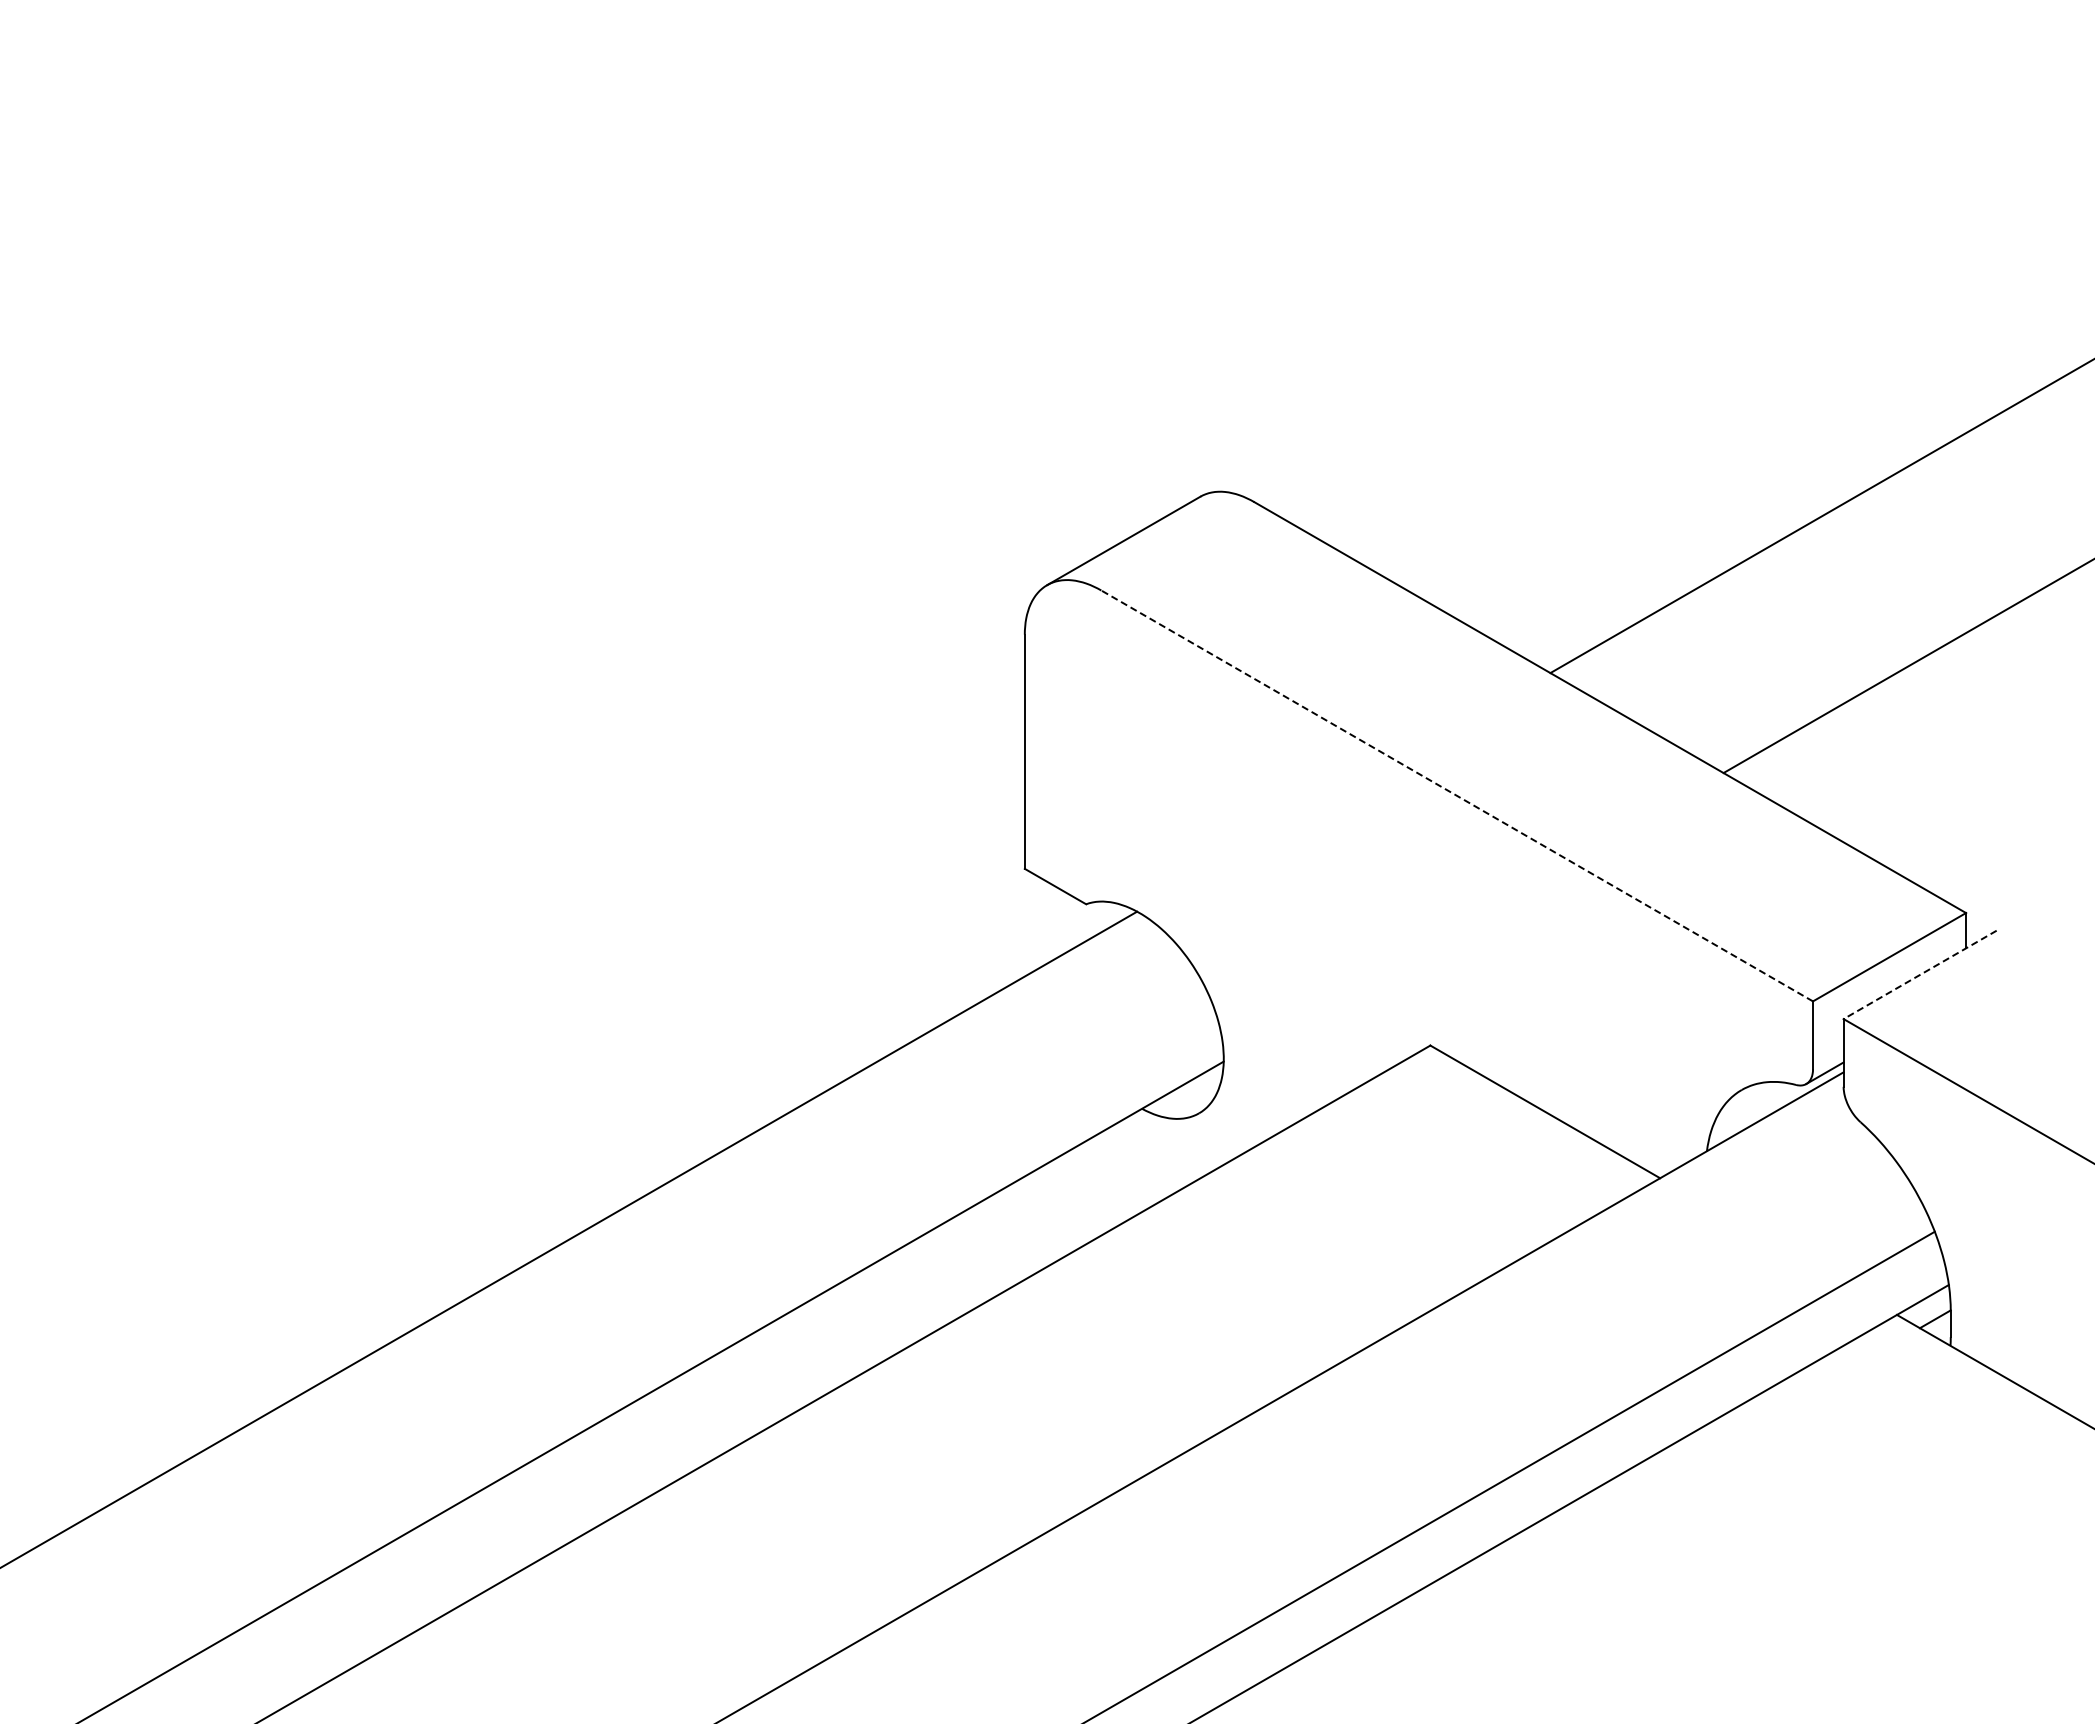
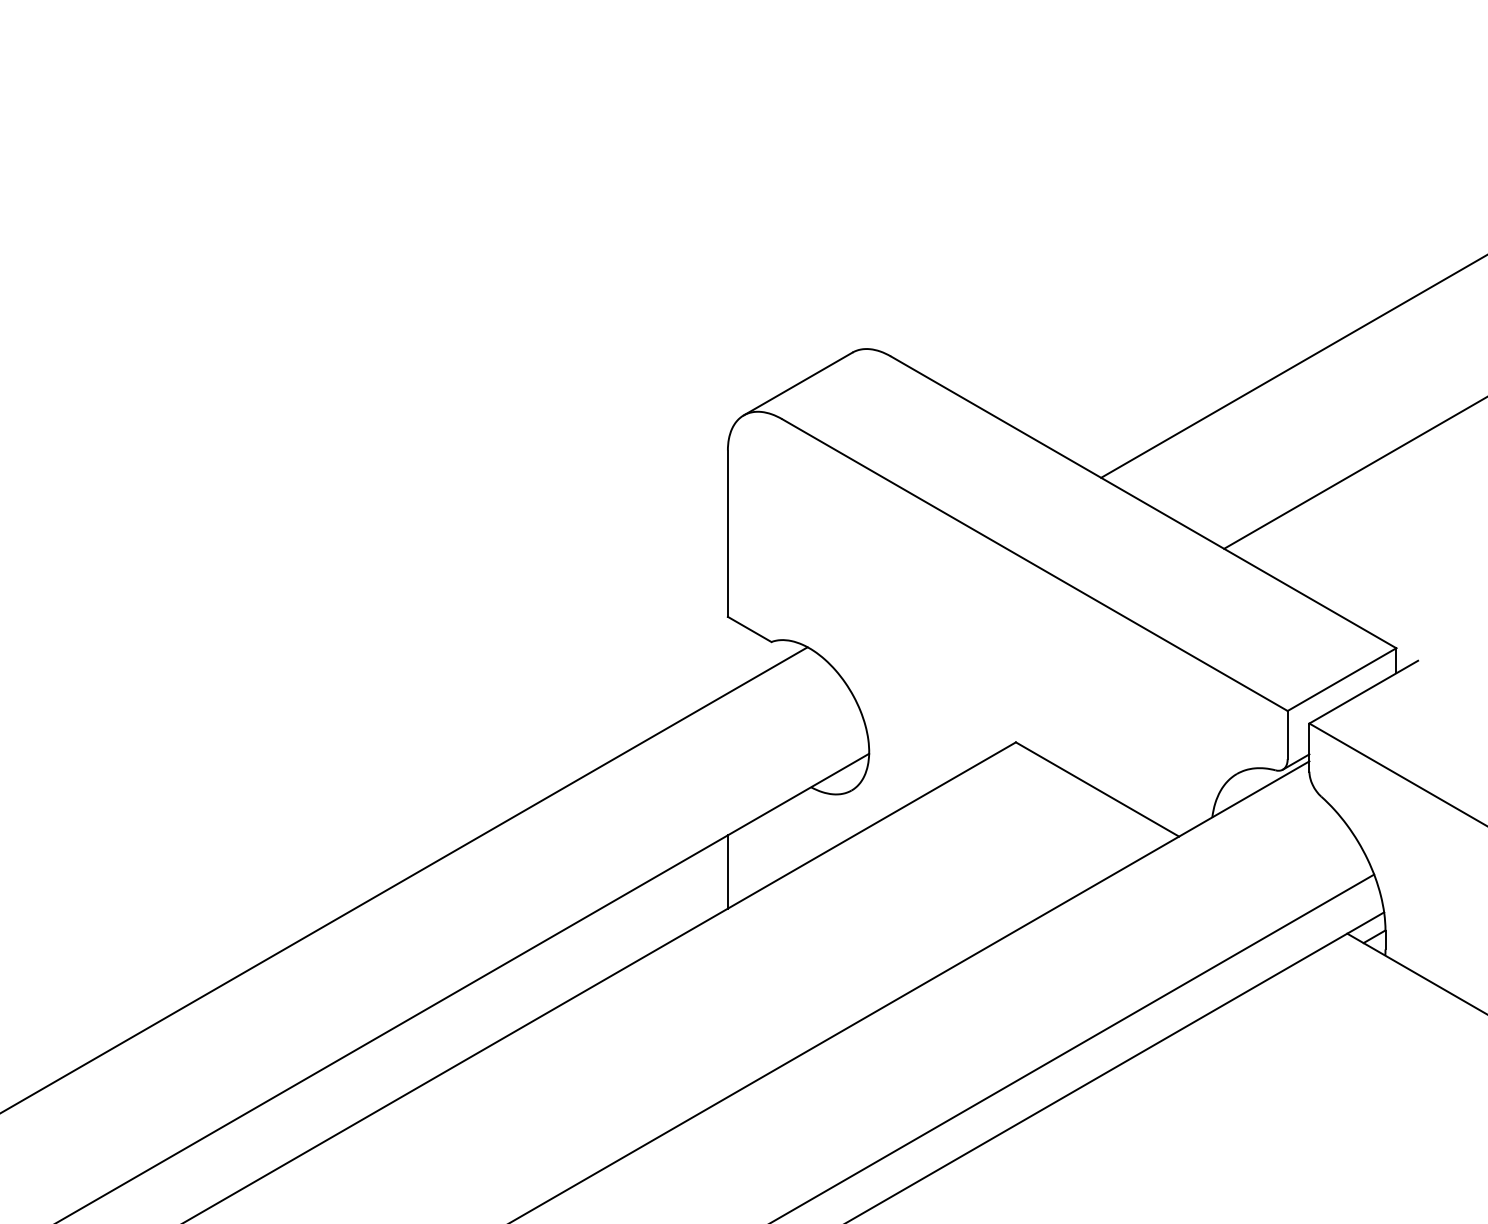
line: (1457, 795) -> (1035, 564), dashed -> solid
line: (1919, 975) -> (1363, 692), dashed -> solid
line: (1024, 1227) -> (727, 871), added

